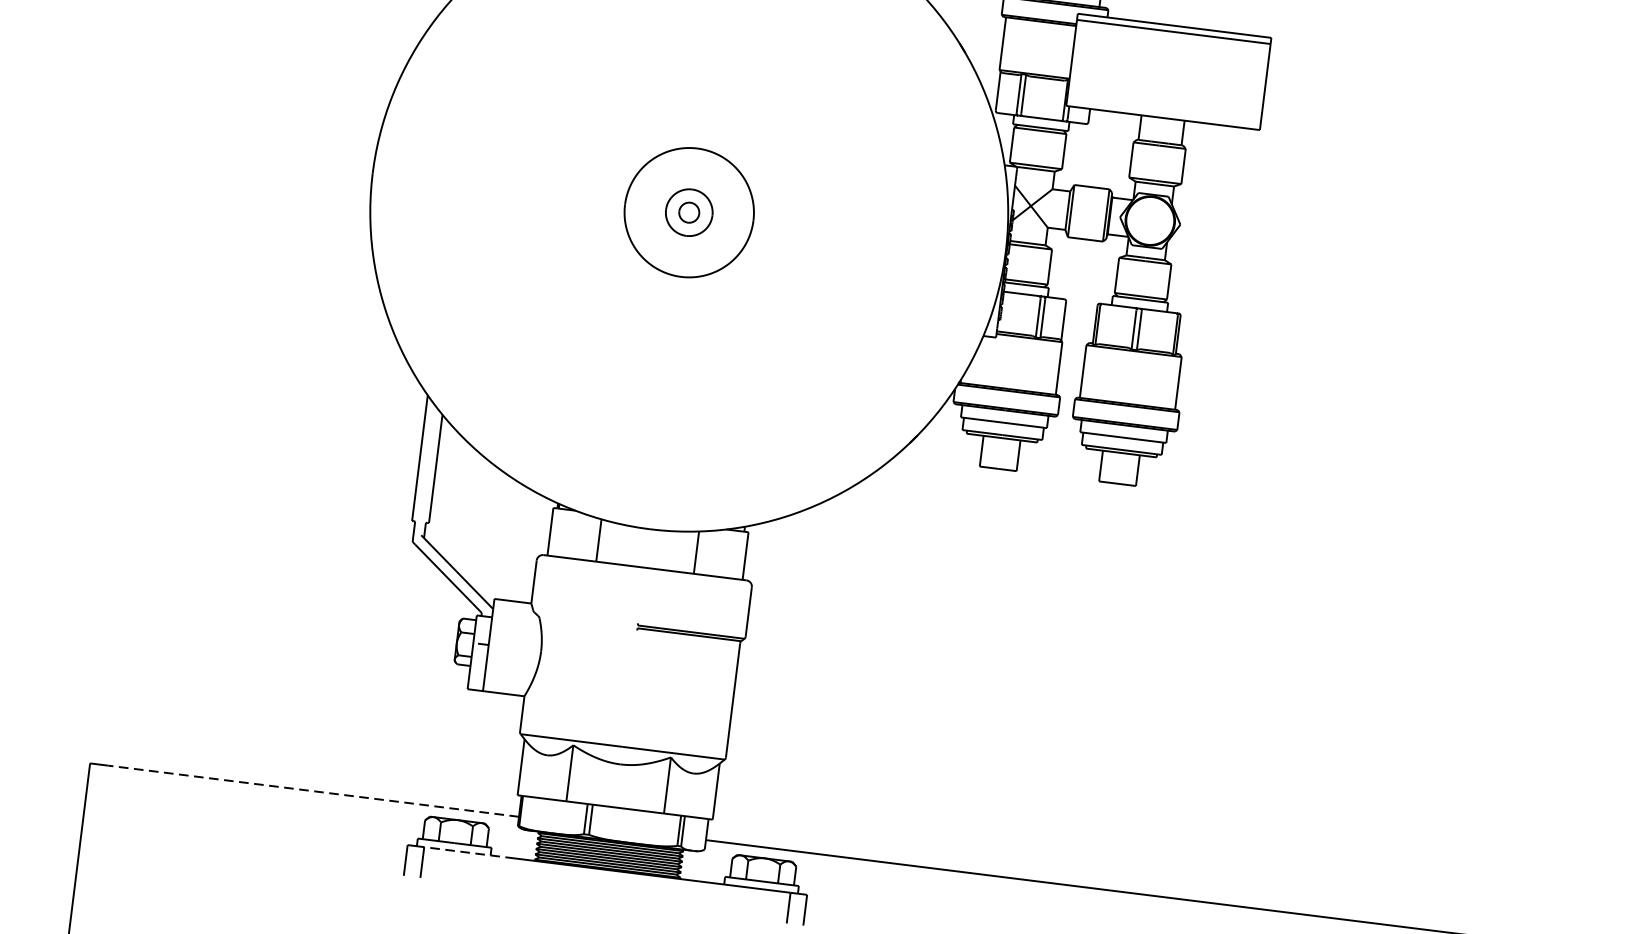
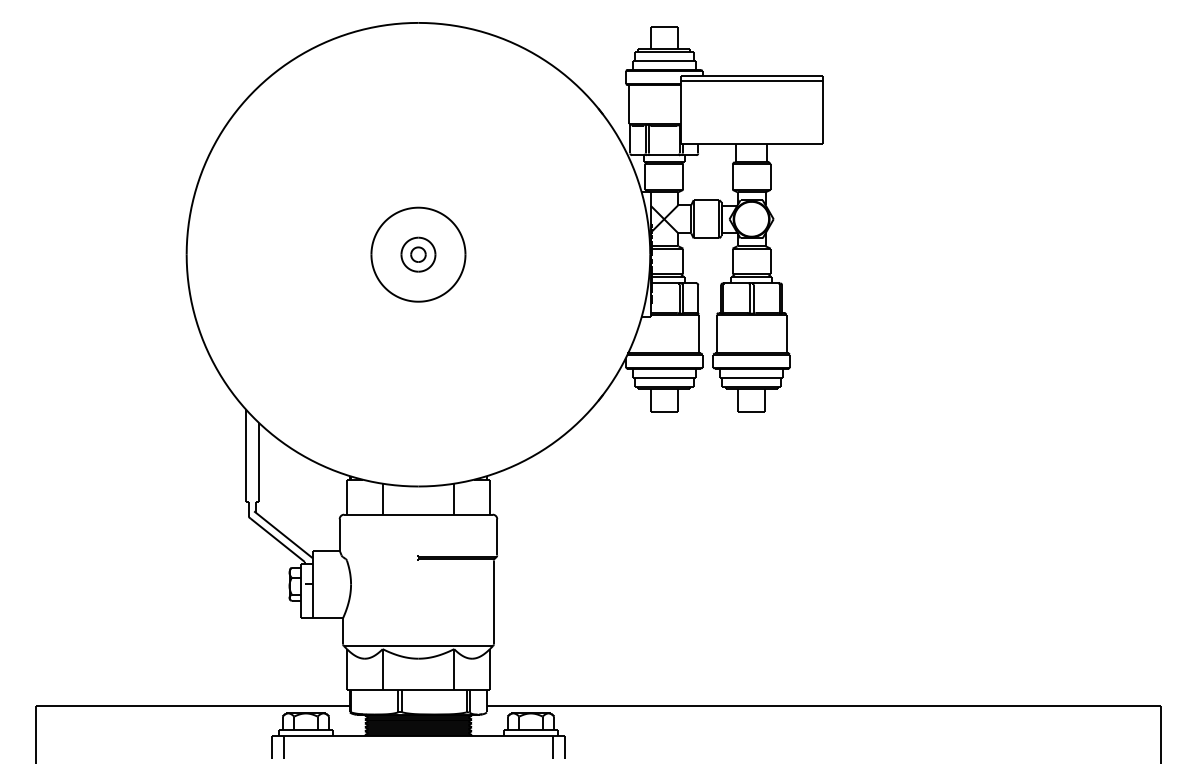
line: (313, 791) -> (199, 705), dashed -> solid
line: (469, 853) -> (317, 736), dashed -> solid

